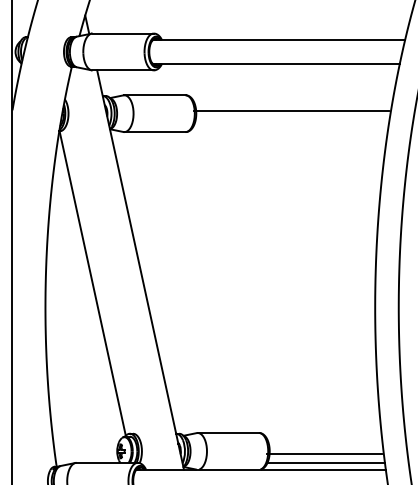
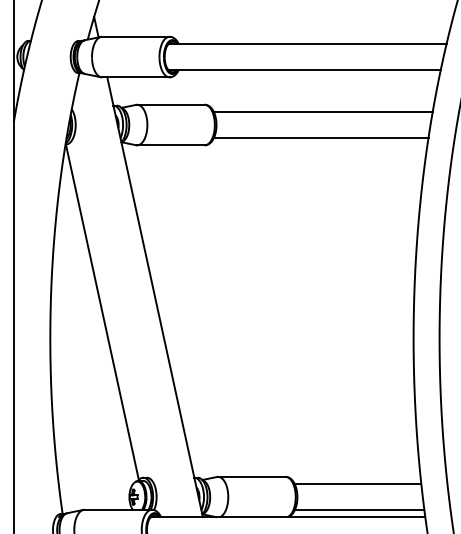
line: (292, 102) -> (322, 112), added
line: (290, 111) -> (320, 138), moved
line: (324, 454) -> (357, 484), moved

